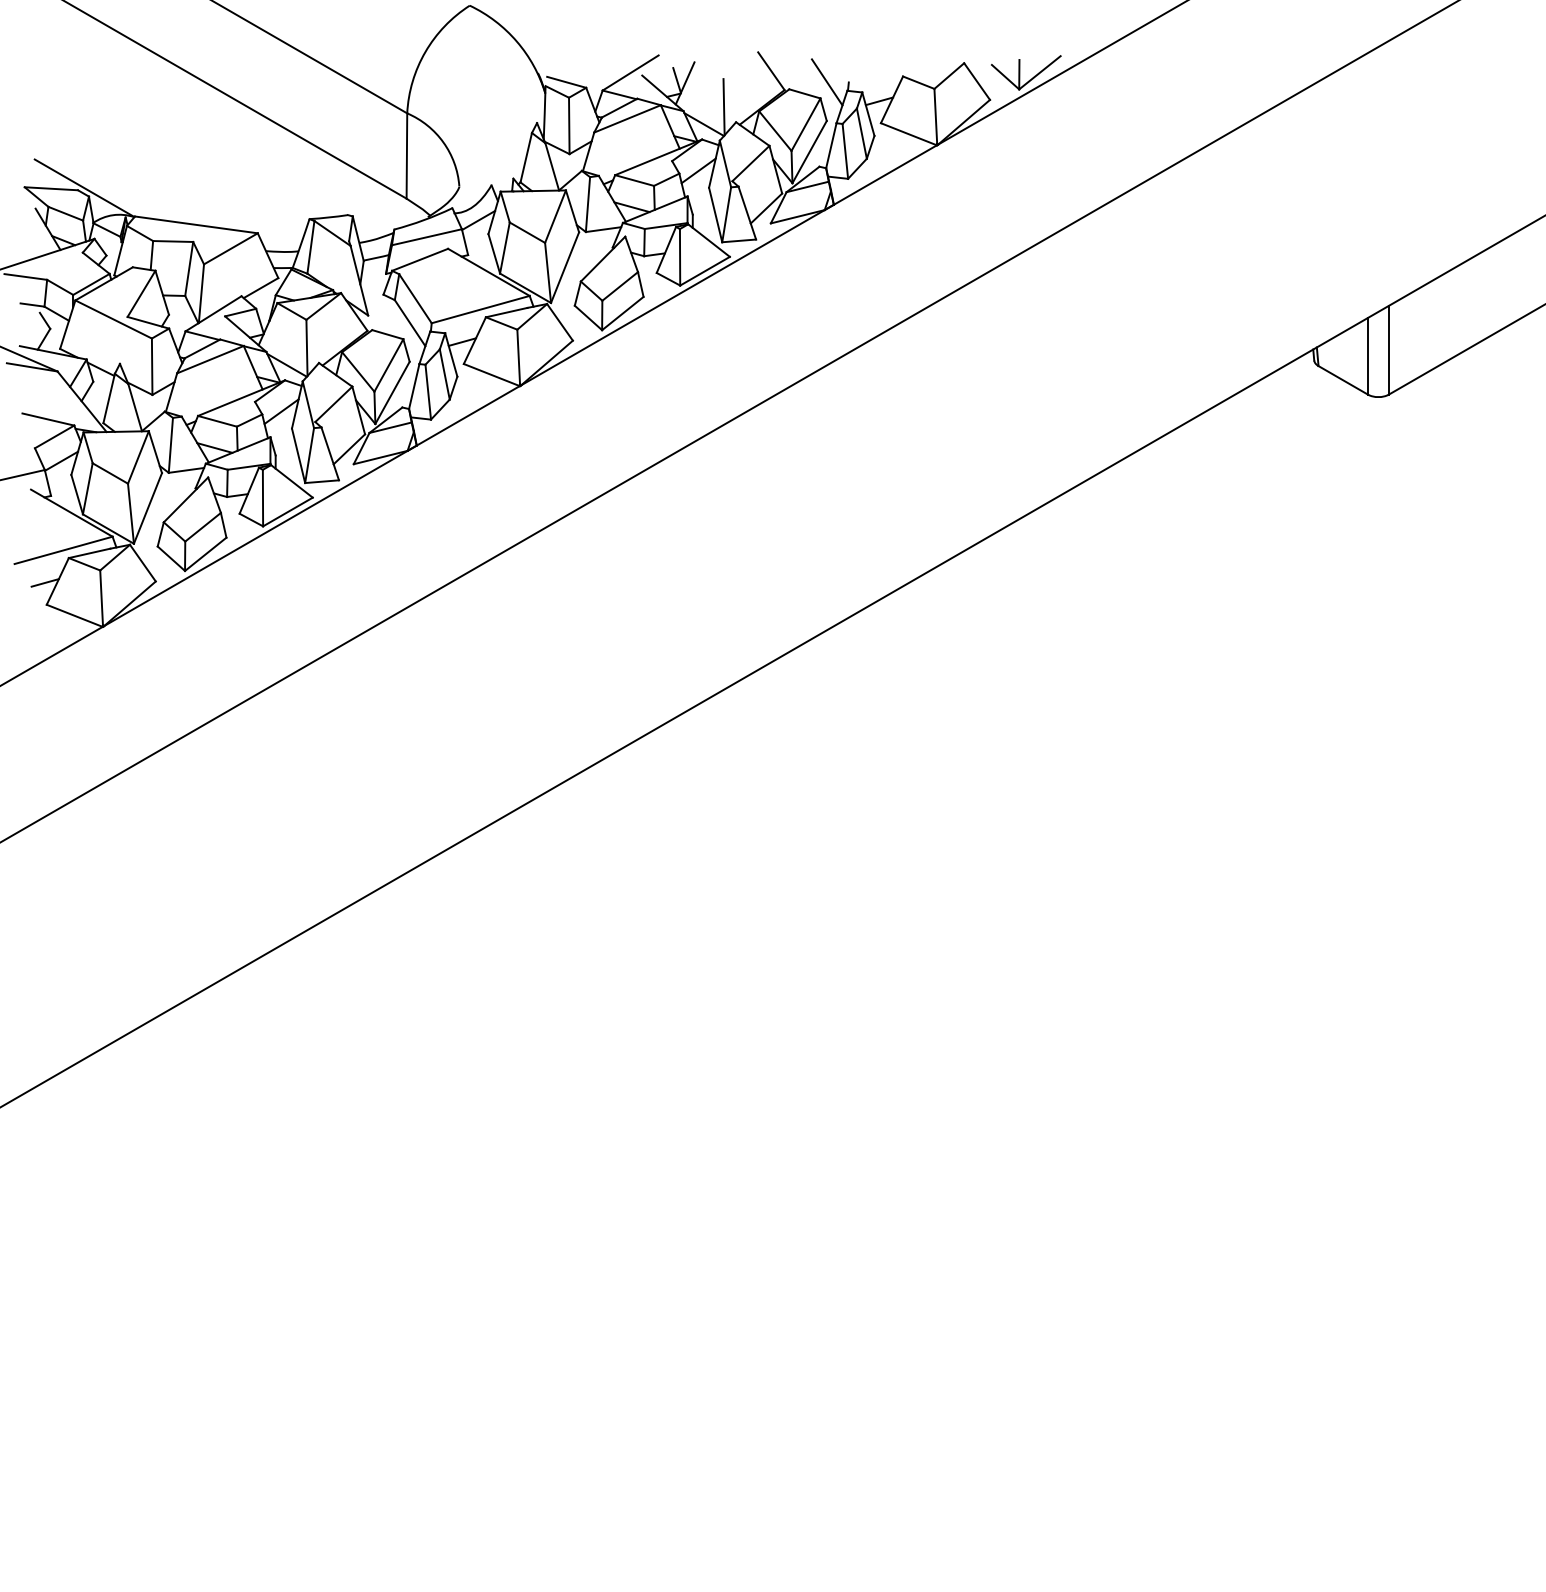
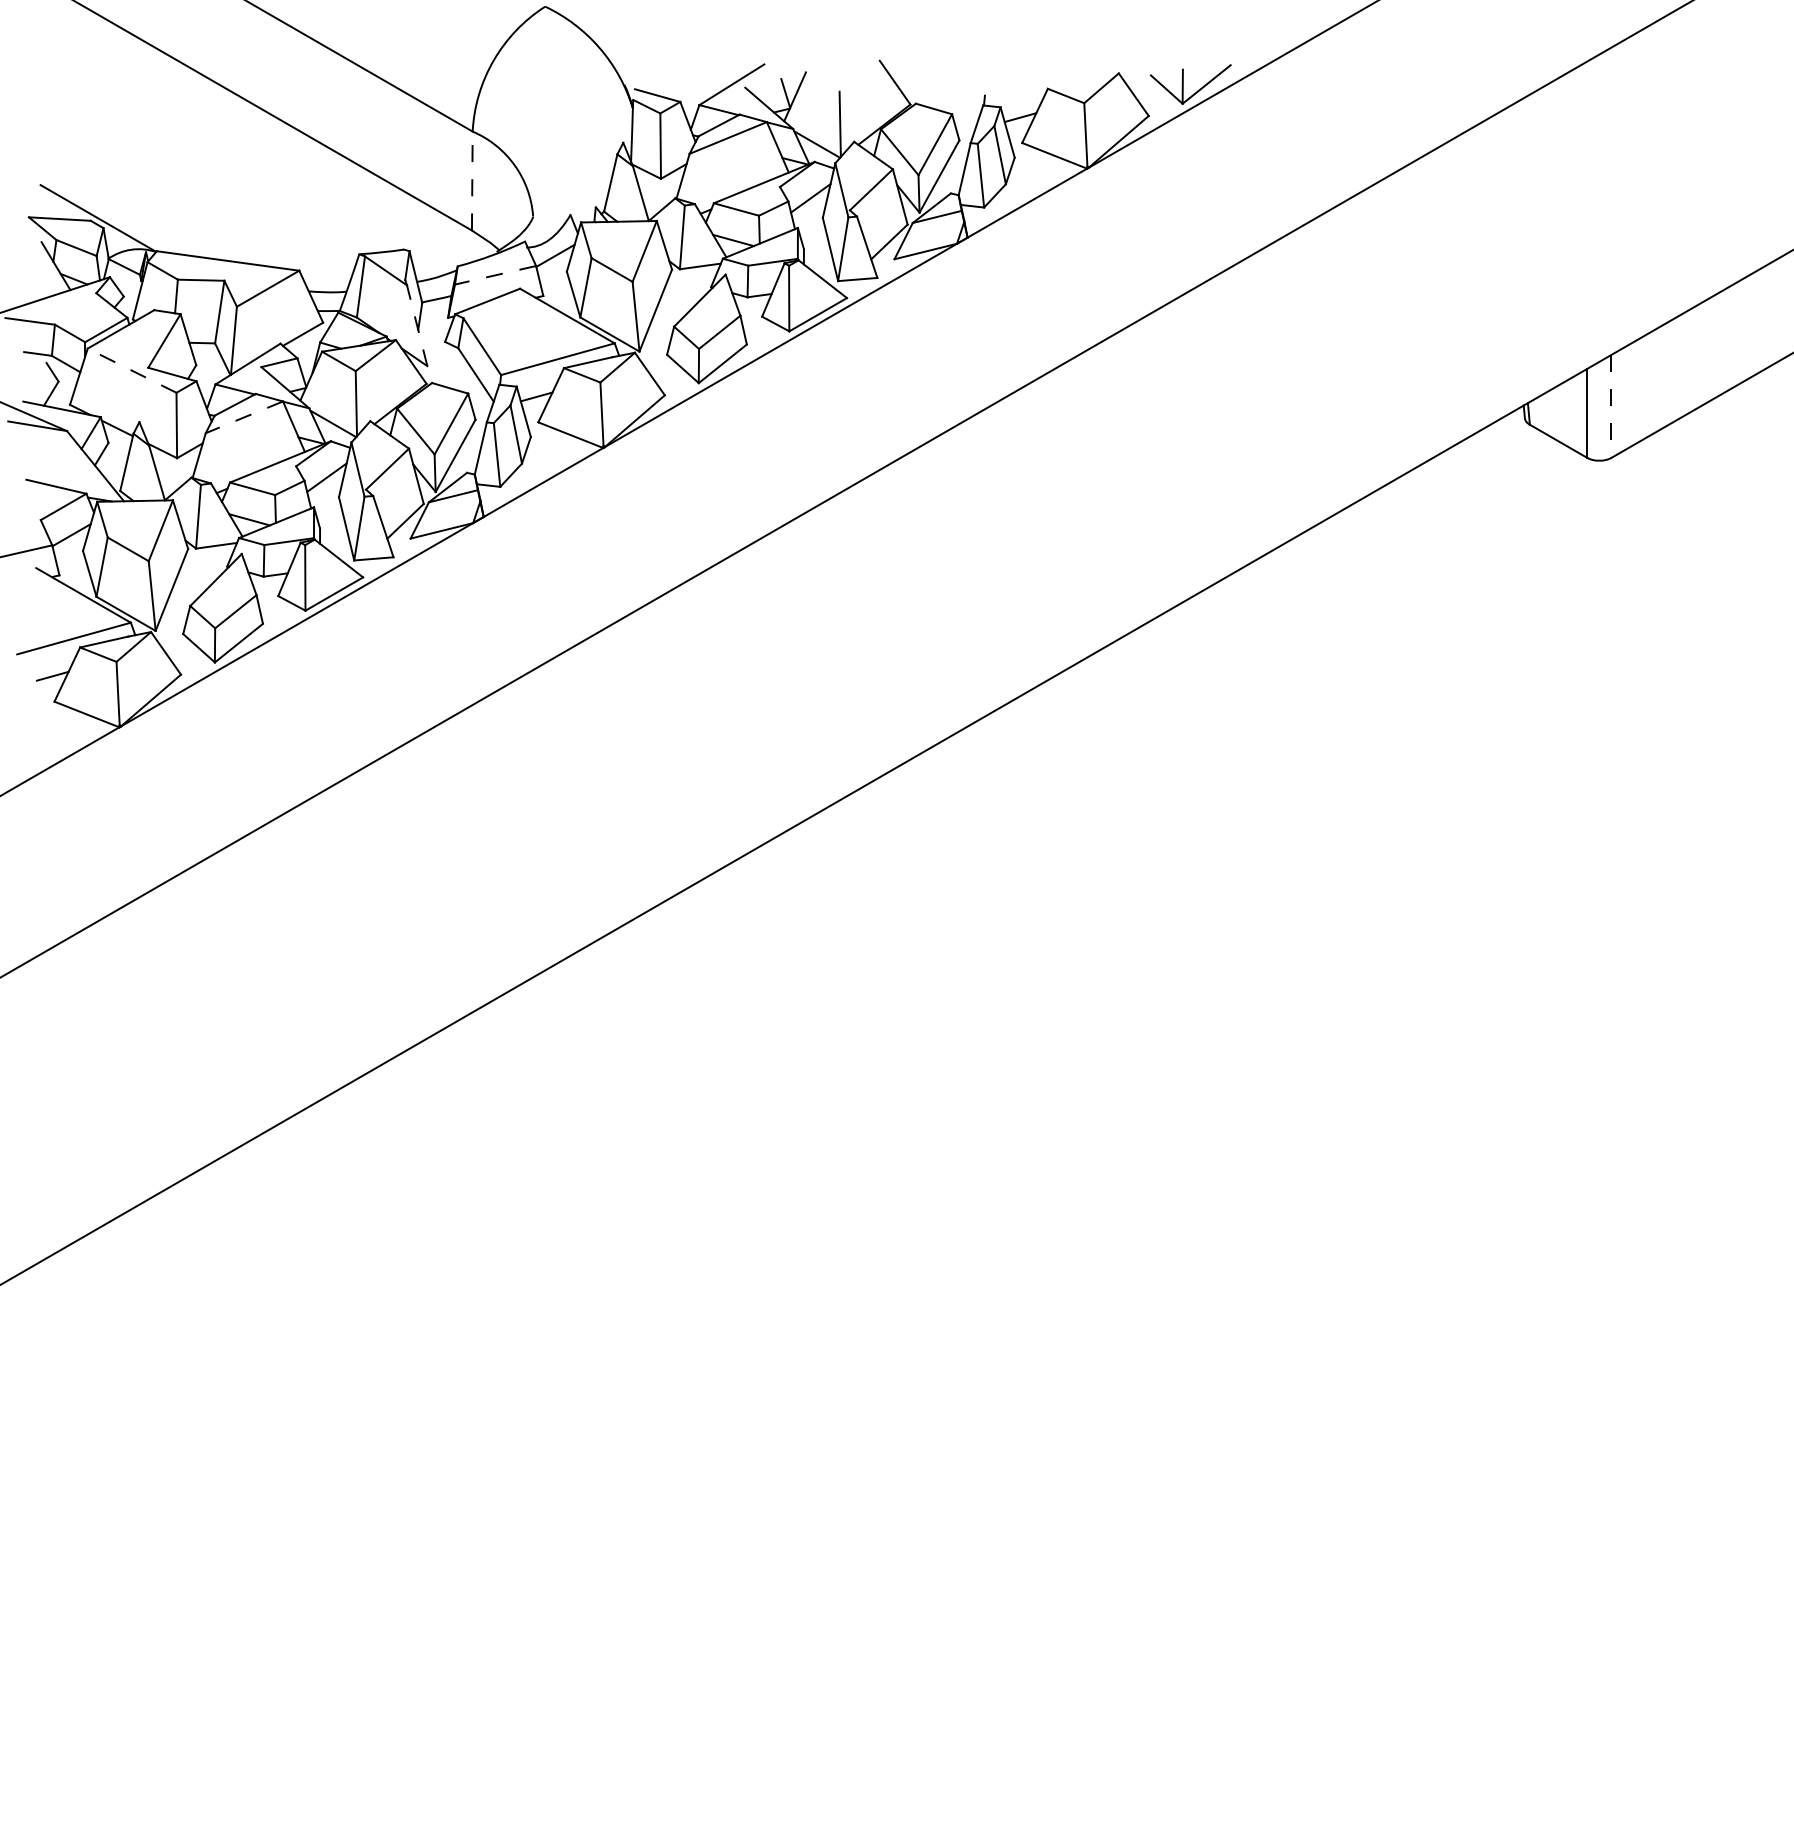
line: (826, 82) -> (959, 95), removed
line: (407, 155) -> (472, 180), solid -> dashed
line: (426, 237) -> (495, 275), solid -> dashed
line: (359, 280) -> (417, 325), solid -> dashed
line: (114, 319) -> (132, 370), solid -> dashed
line: (1388, 350) -> (1611, 406), solid -> dashed
line: (210, 359) -> (244, 417), solid -> dashed

